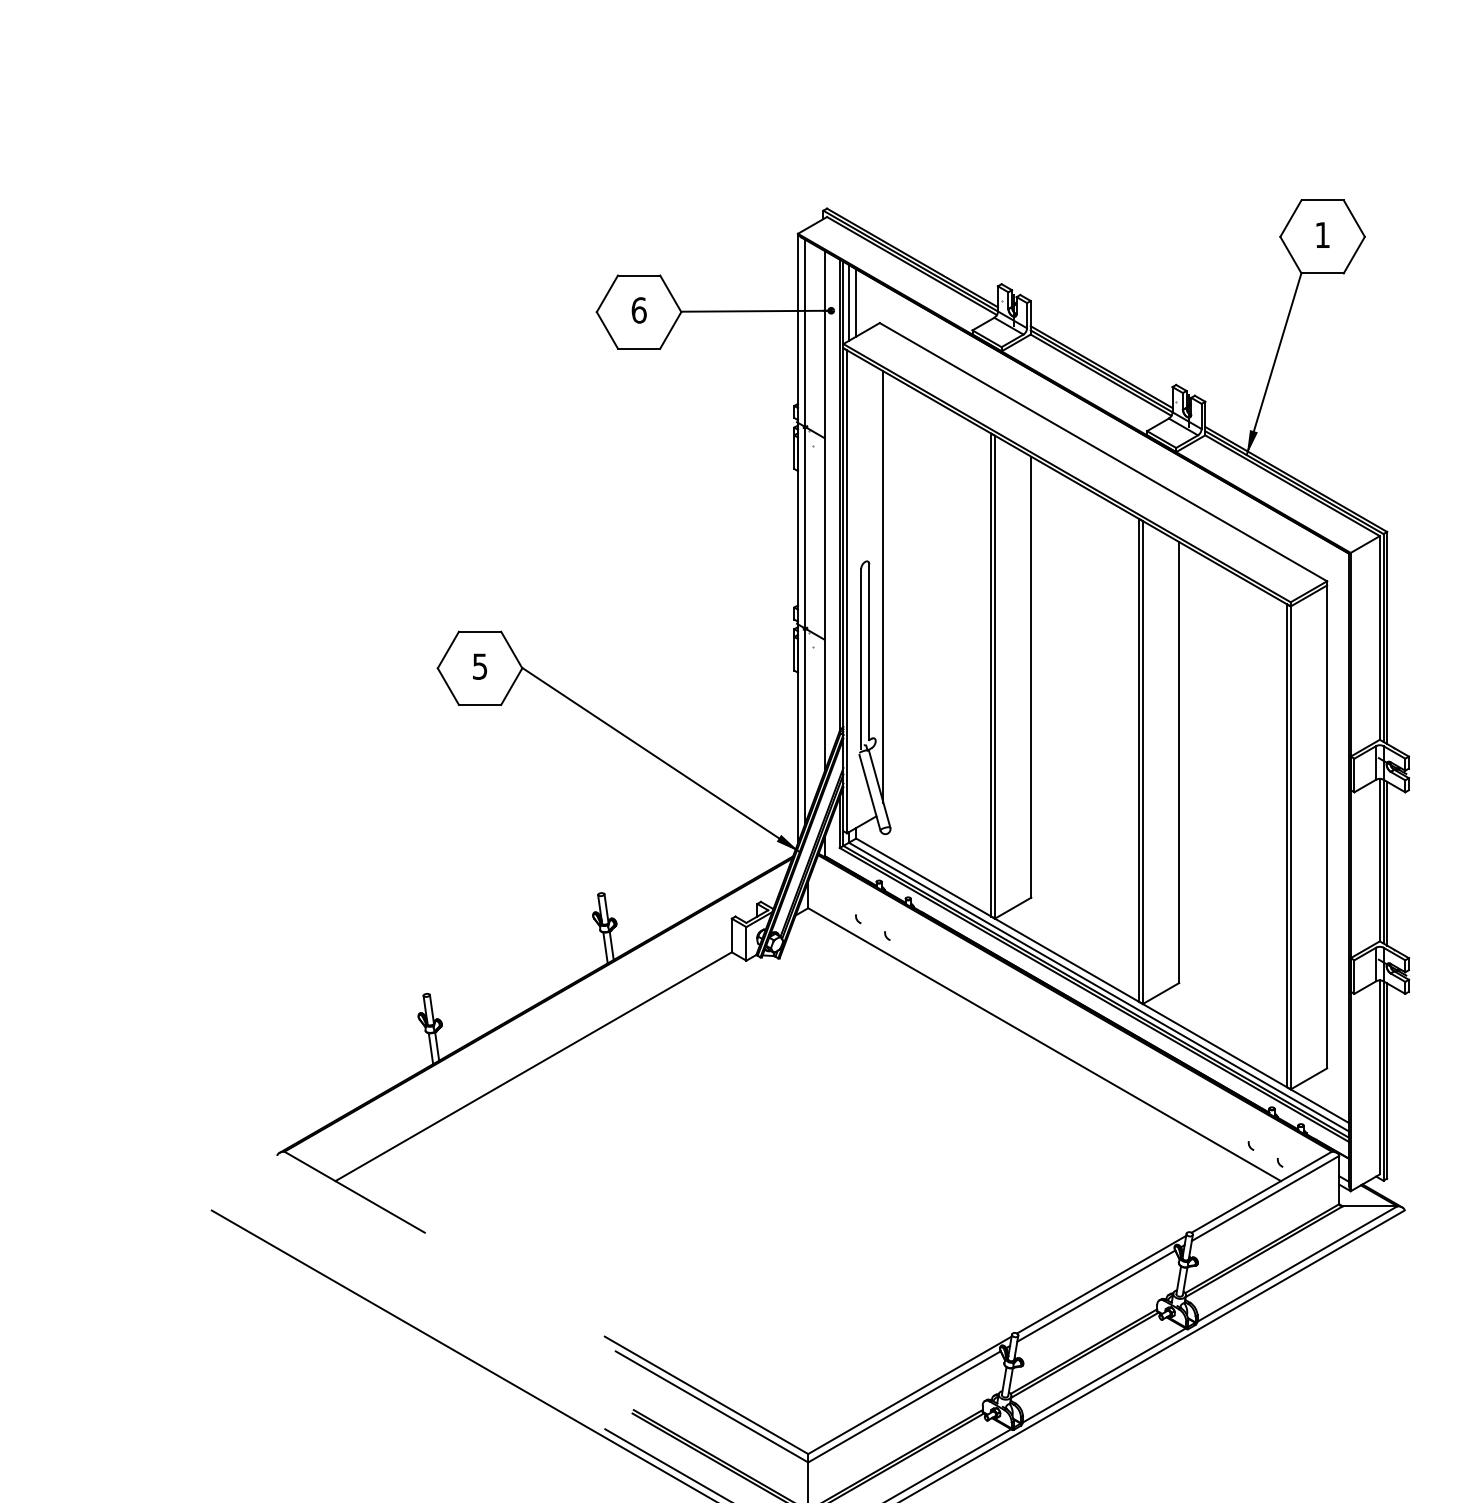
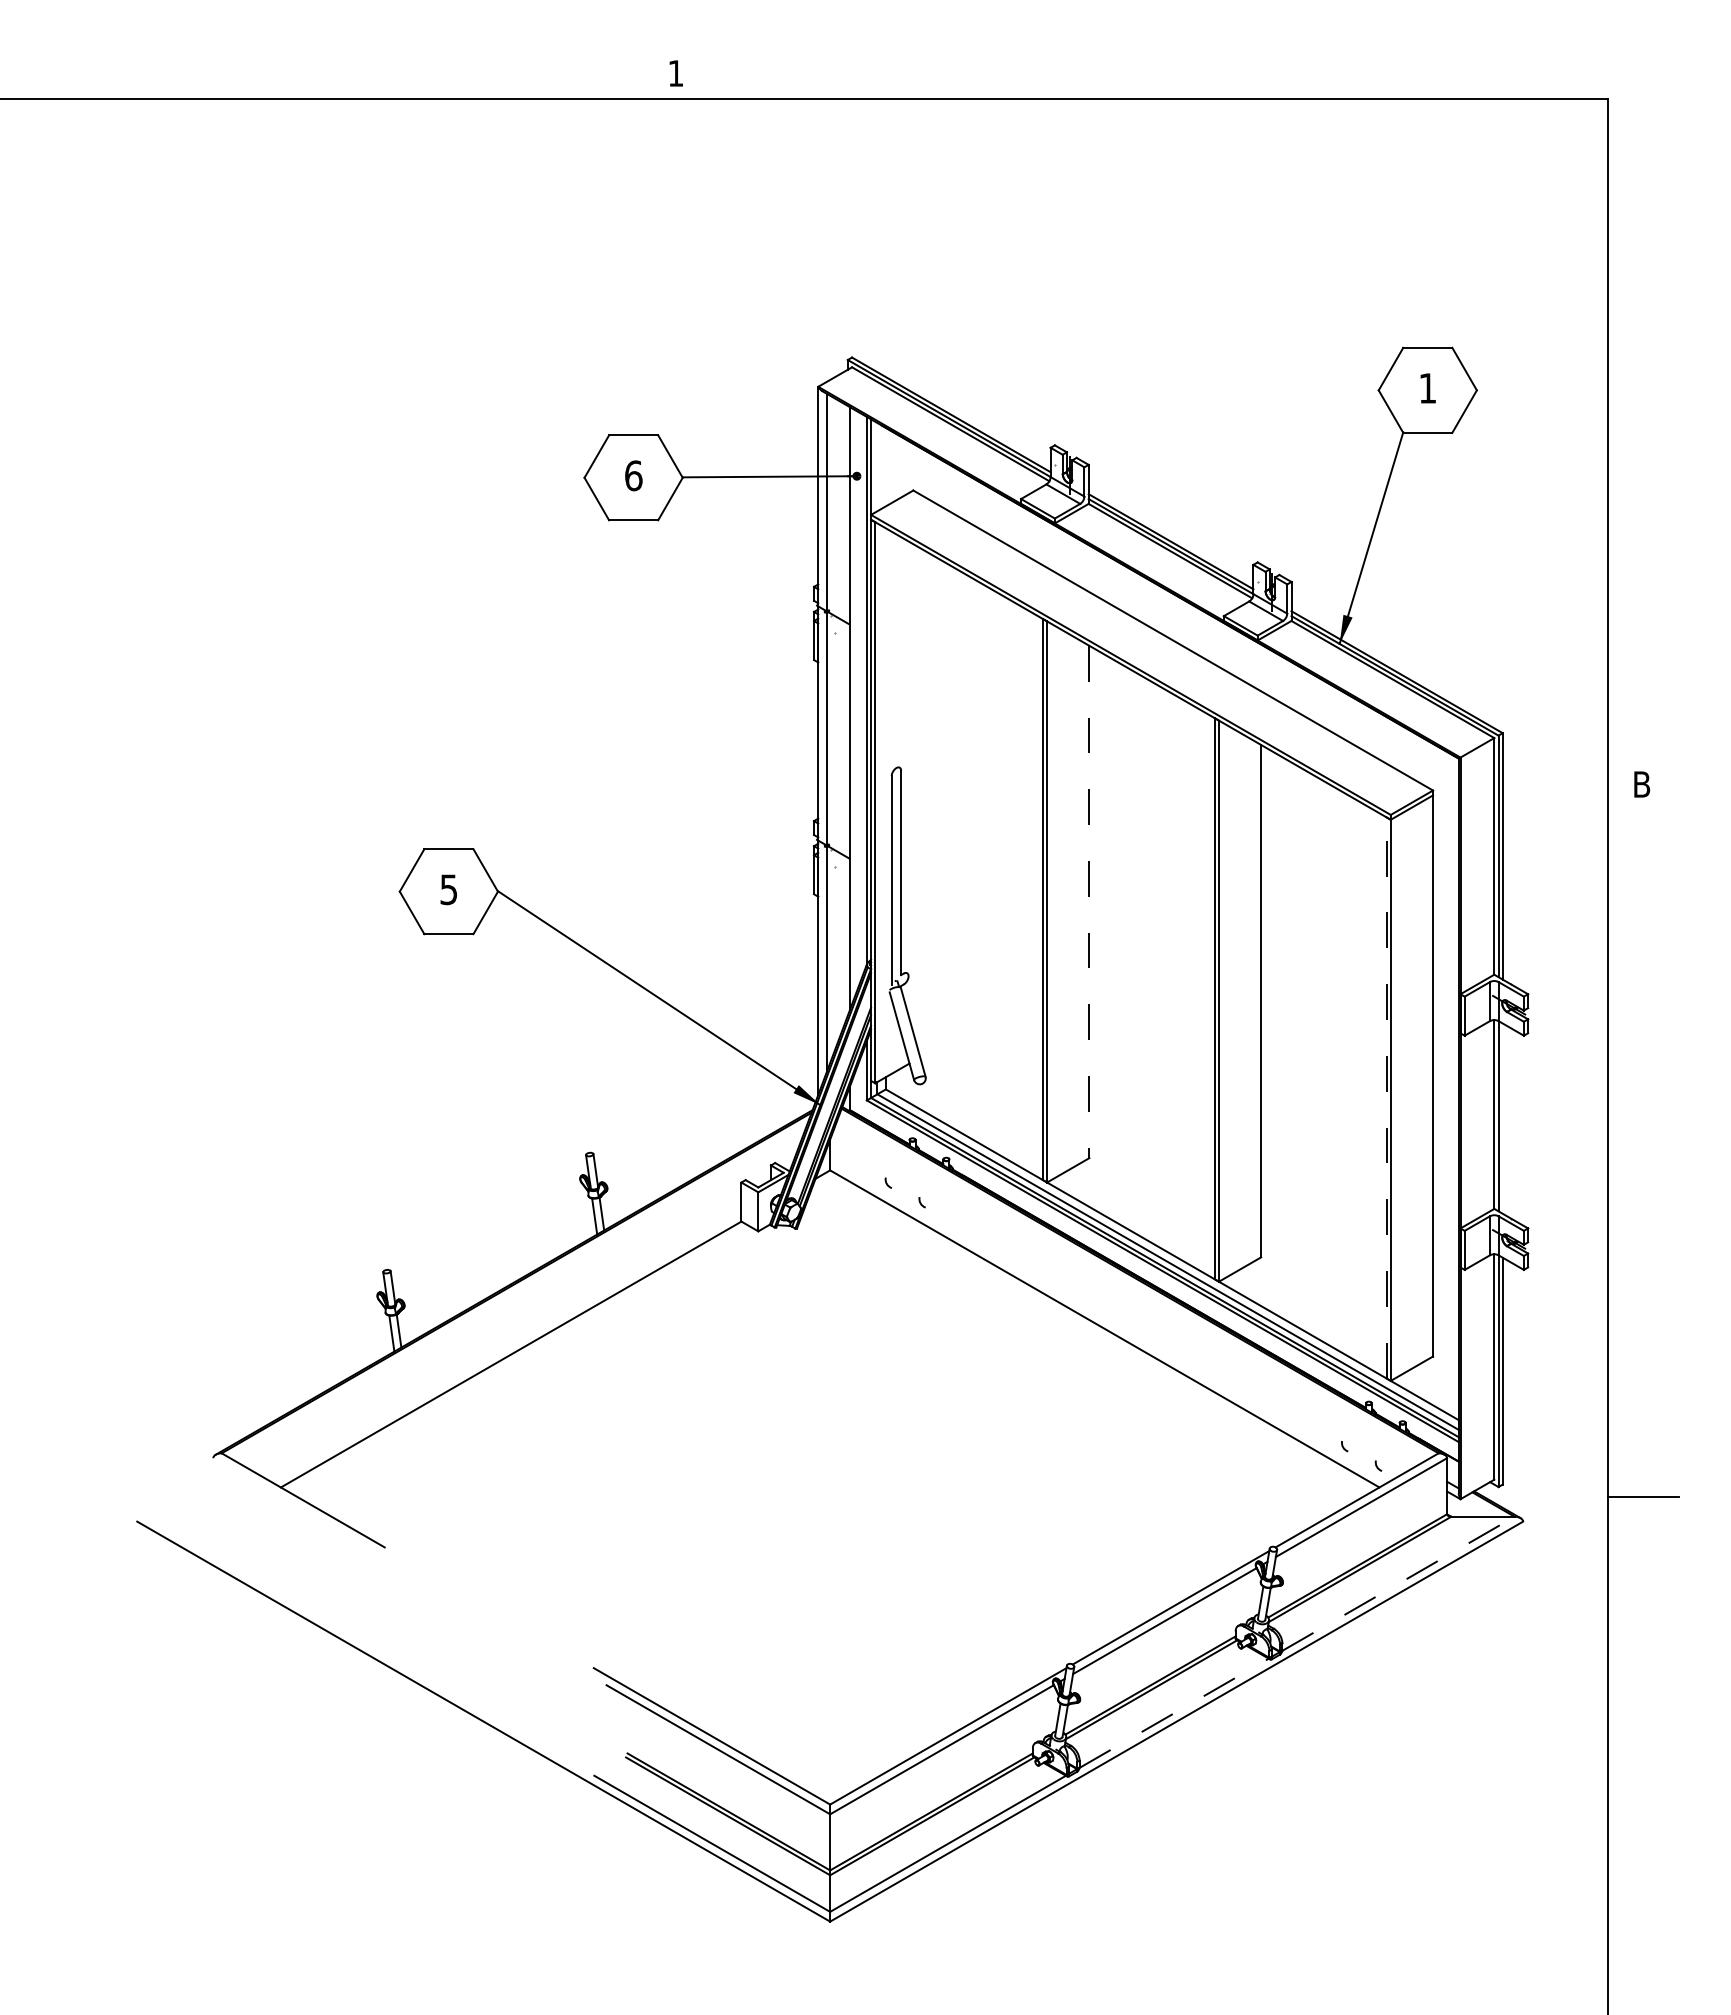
line: (855, 302) -> (885, 466), removed
line: (848, 303) -> (877, 467), removed
line: (883, 586) -> (917, 796), removed
line: (1031, 677) -> (1089, 902), solid -> dashed
line: (1287, 845) -> (1386, 1097), solid -> dashed
line: (1386, 863) -> (1502, 1118), removed
line: (1297, 1263) -> (1398, 1583), solid -> dashed
line: (1104, 1375) -> (1174, 1713), solid -> dashed

